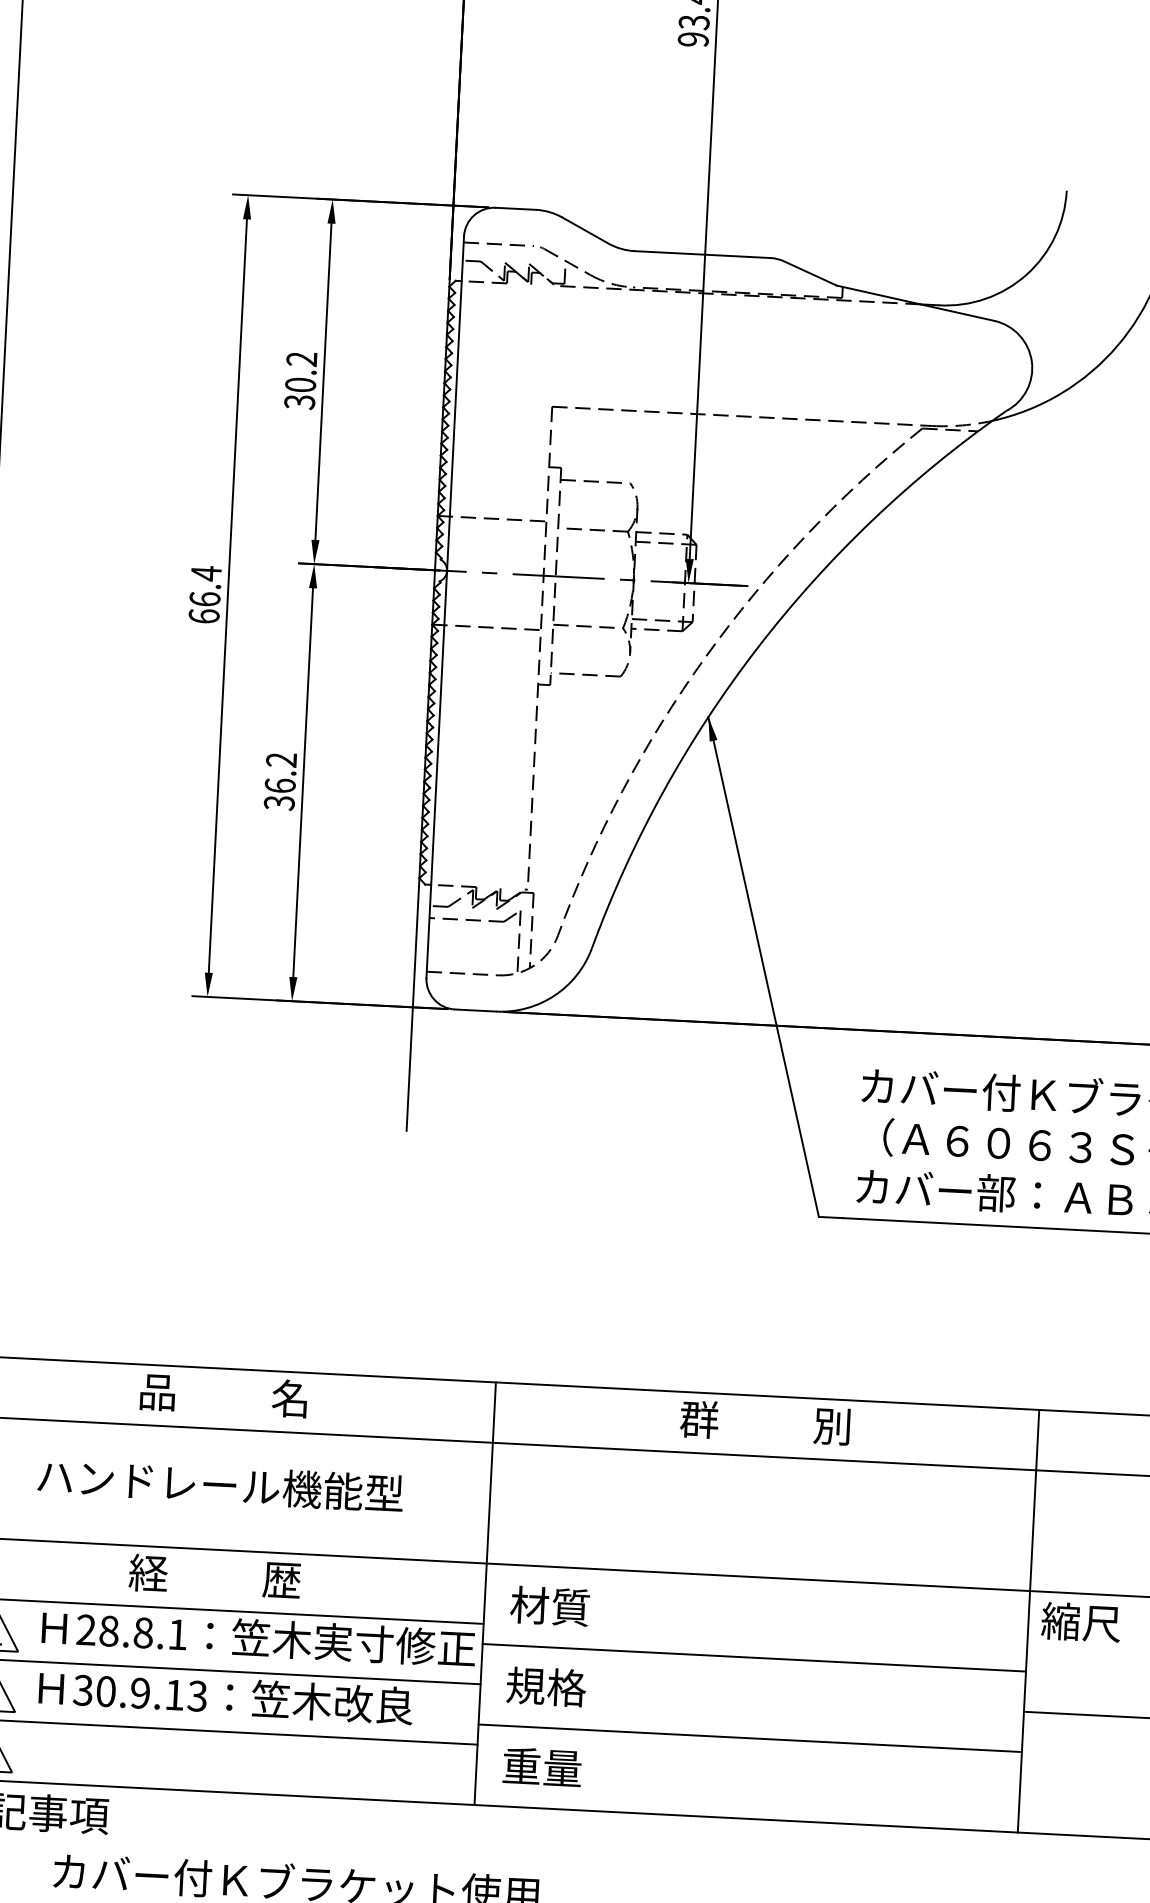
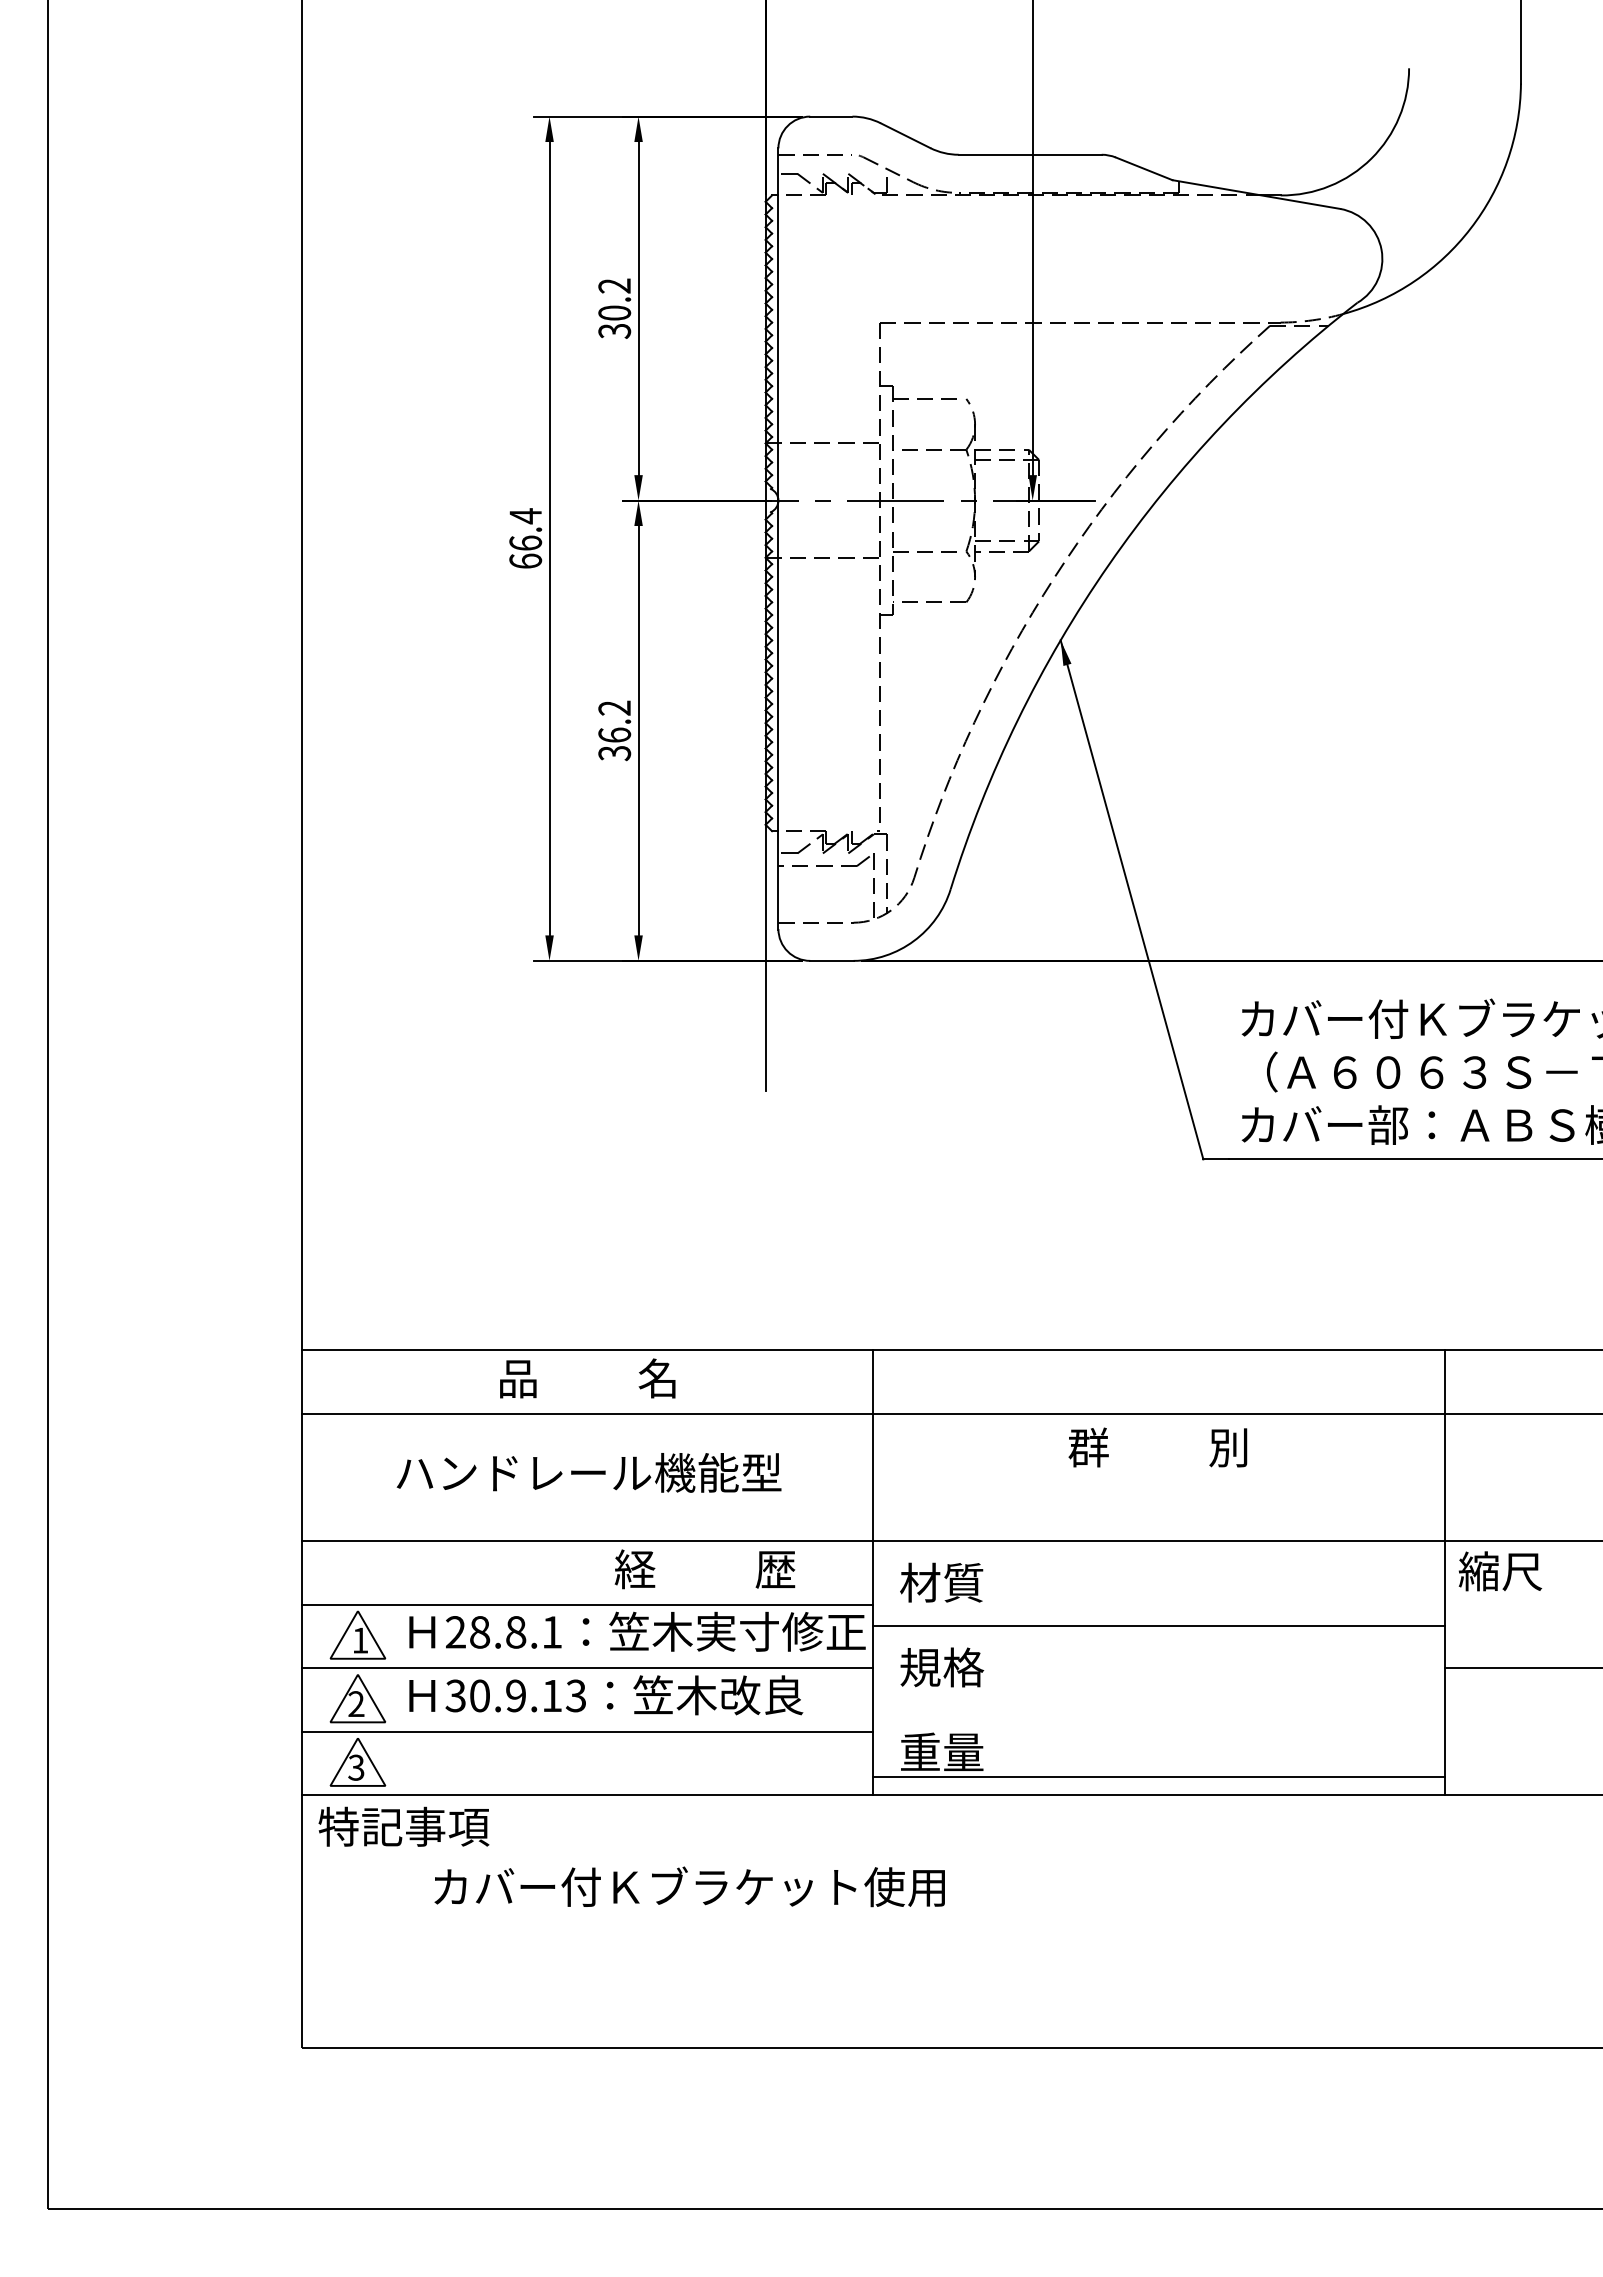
text: (764, 1422) -> (1157, 1447), moved
text: (214, 1576) -> (704, 1569), moved
line: (749, 1738) -> (1158, 1776), moved

